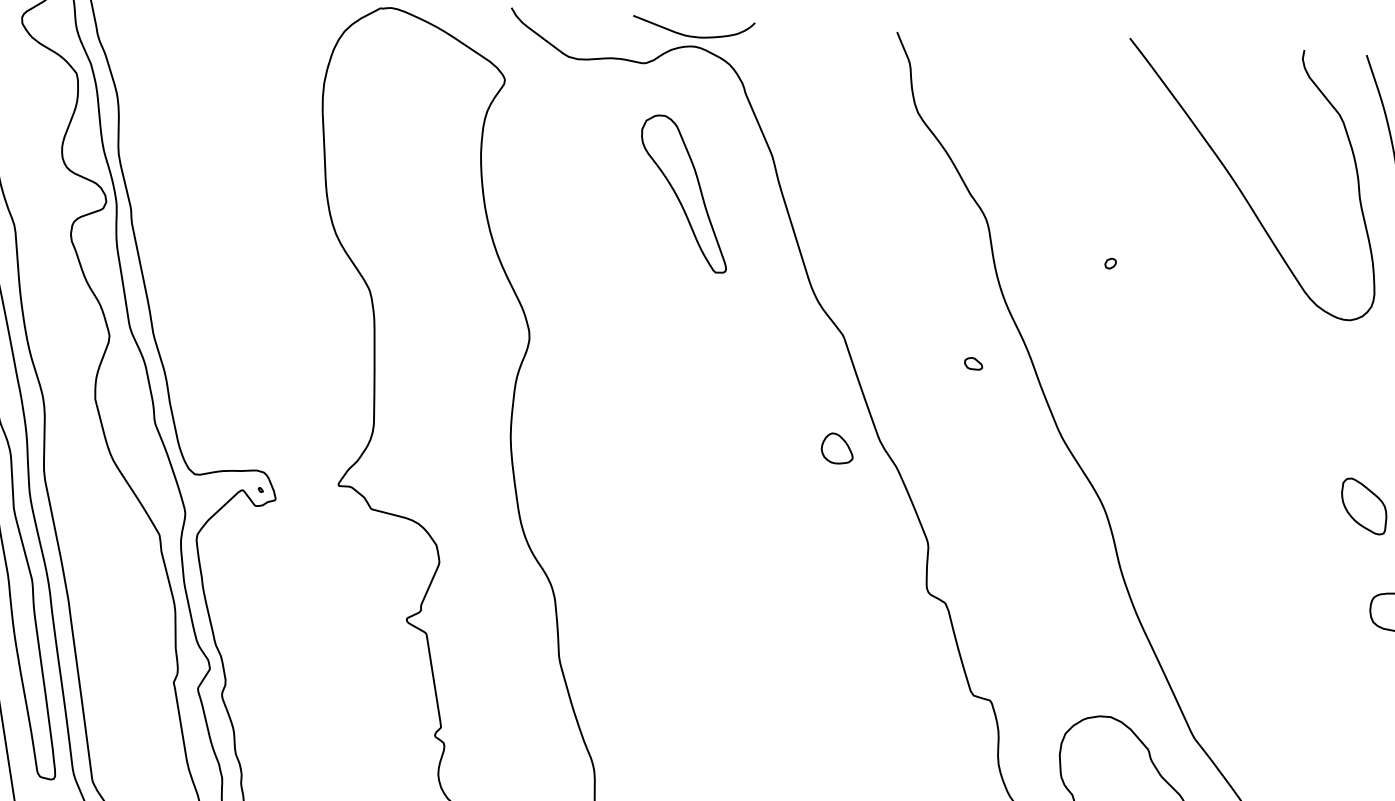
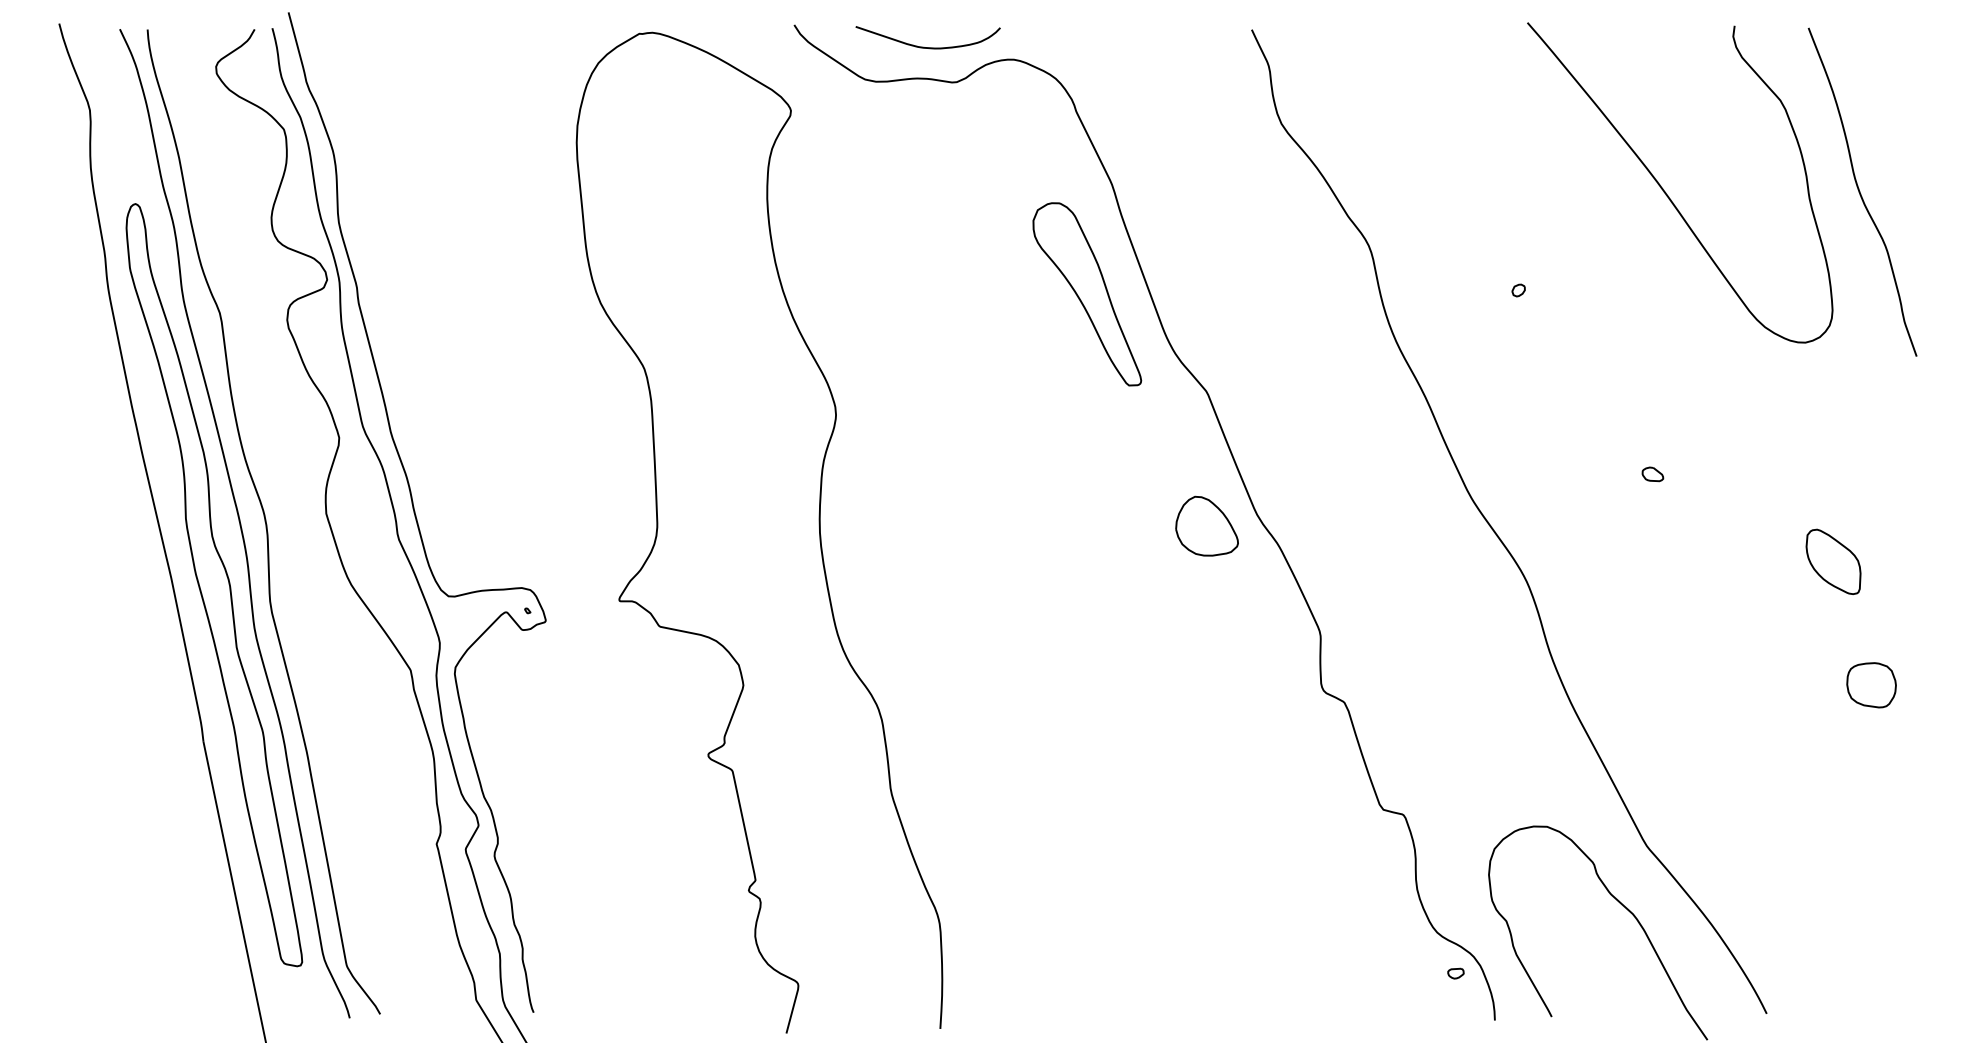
curve: (689, 35) -> (923, 46), moved
part: (684, 193) -> (1087, 294), moved
part: (973, 363) -> (1652, 474), moved
part: (836, 448) -> (1206, 525), size x1.67

